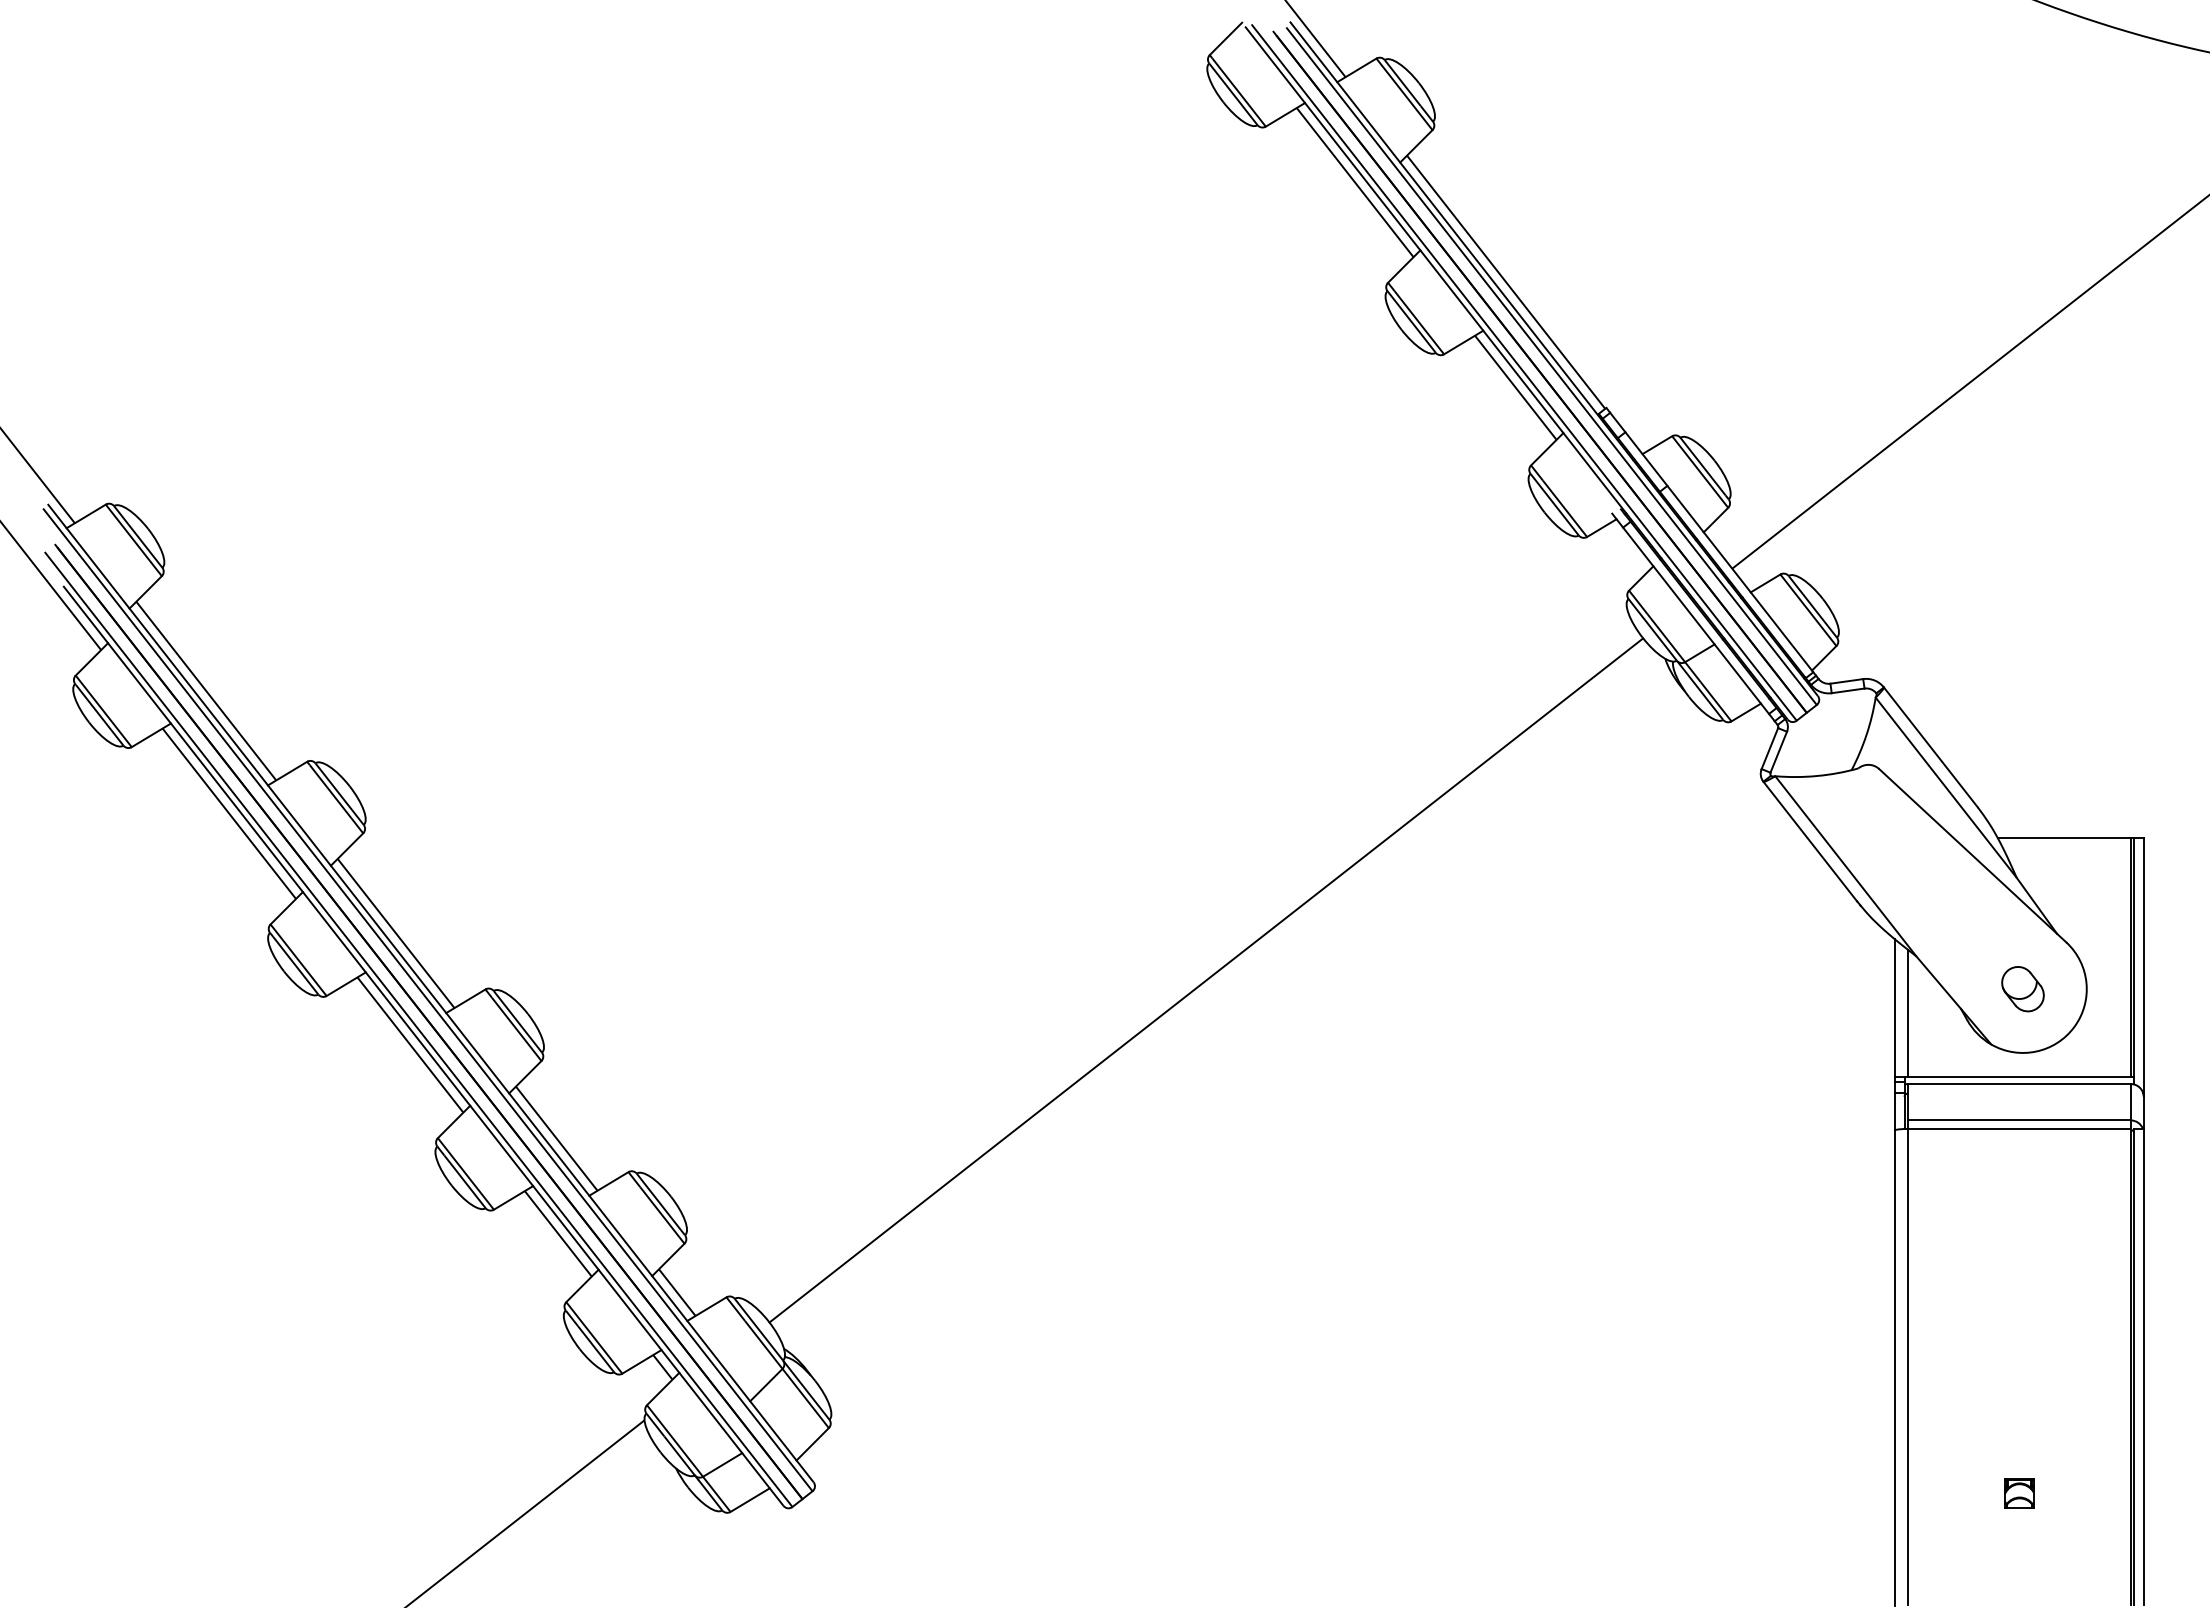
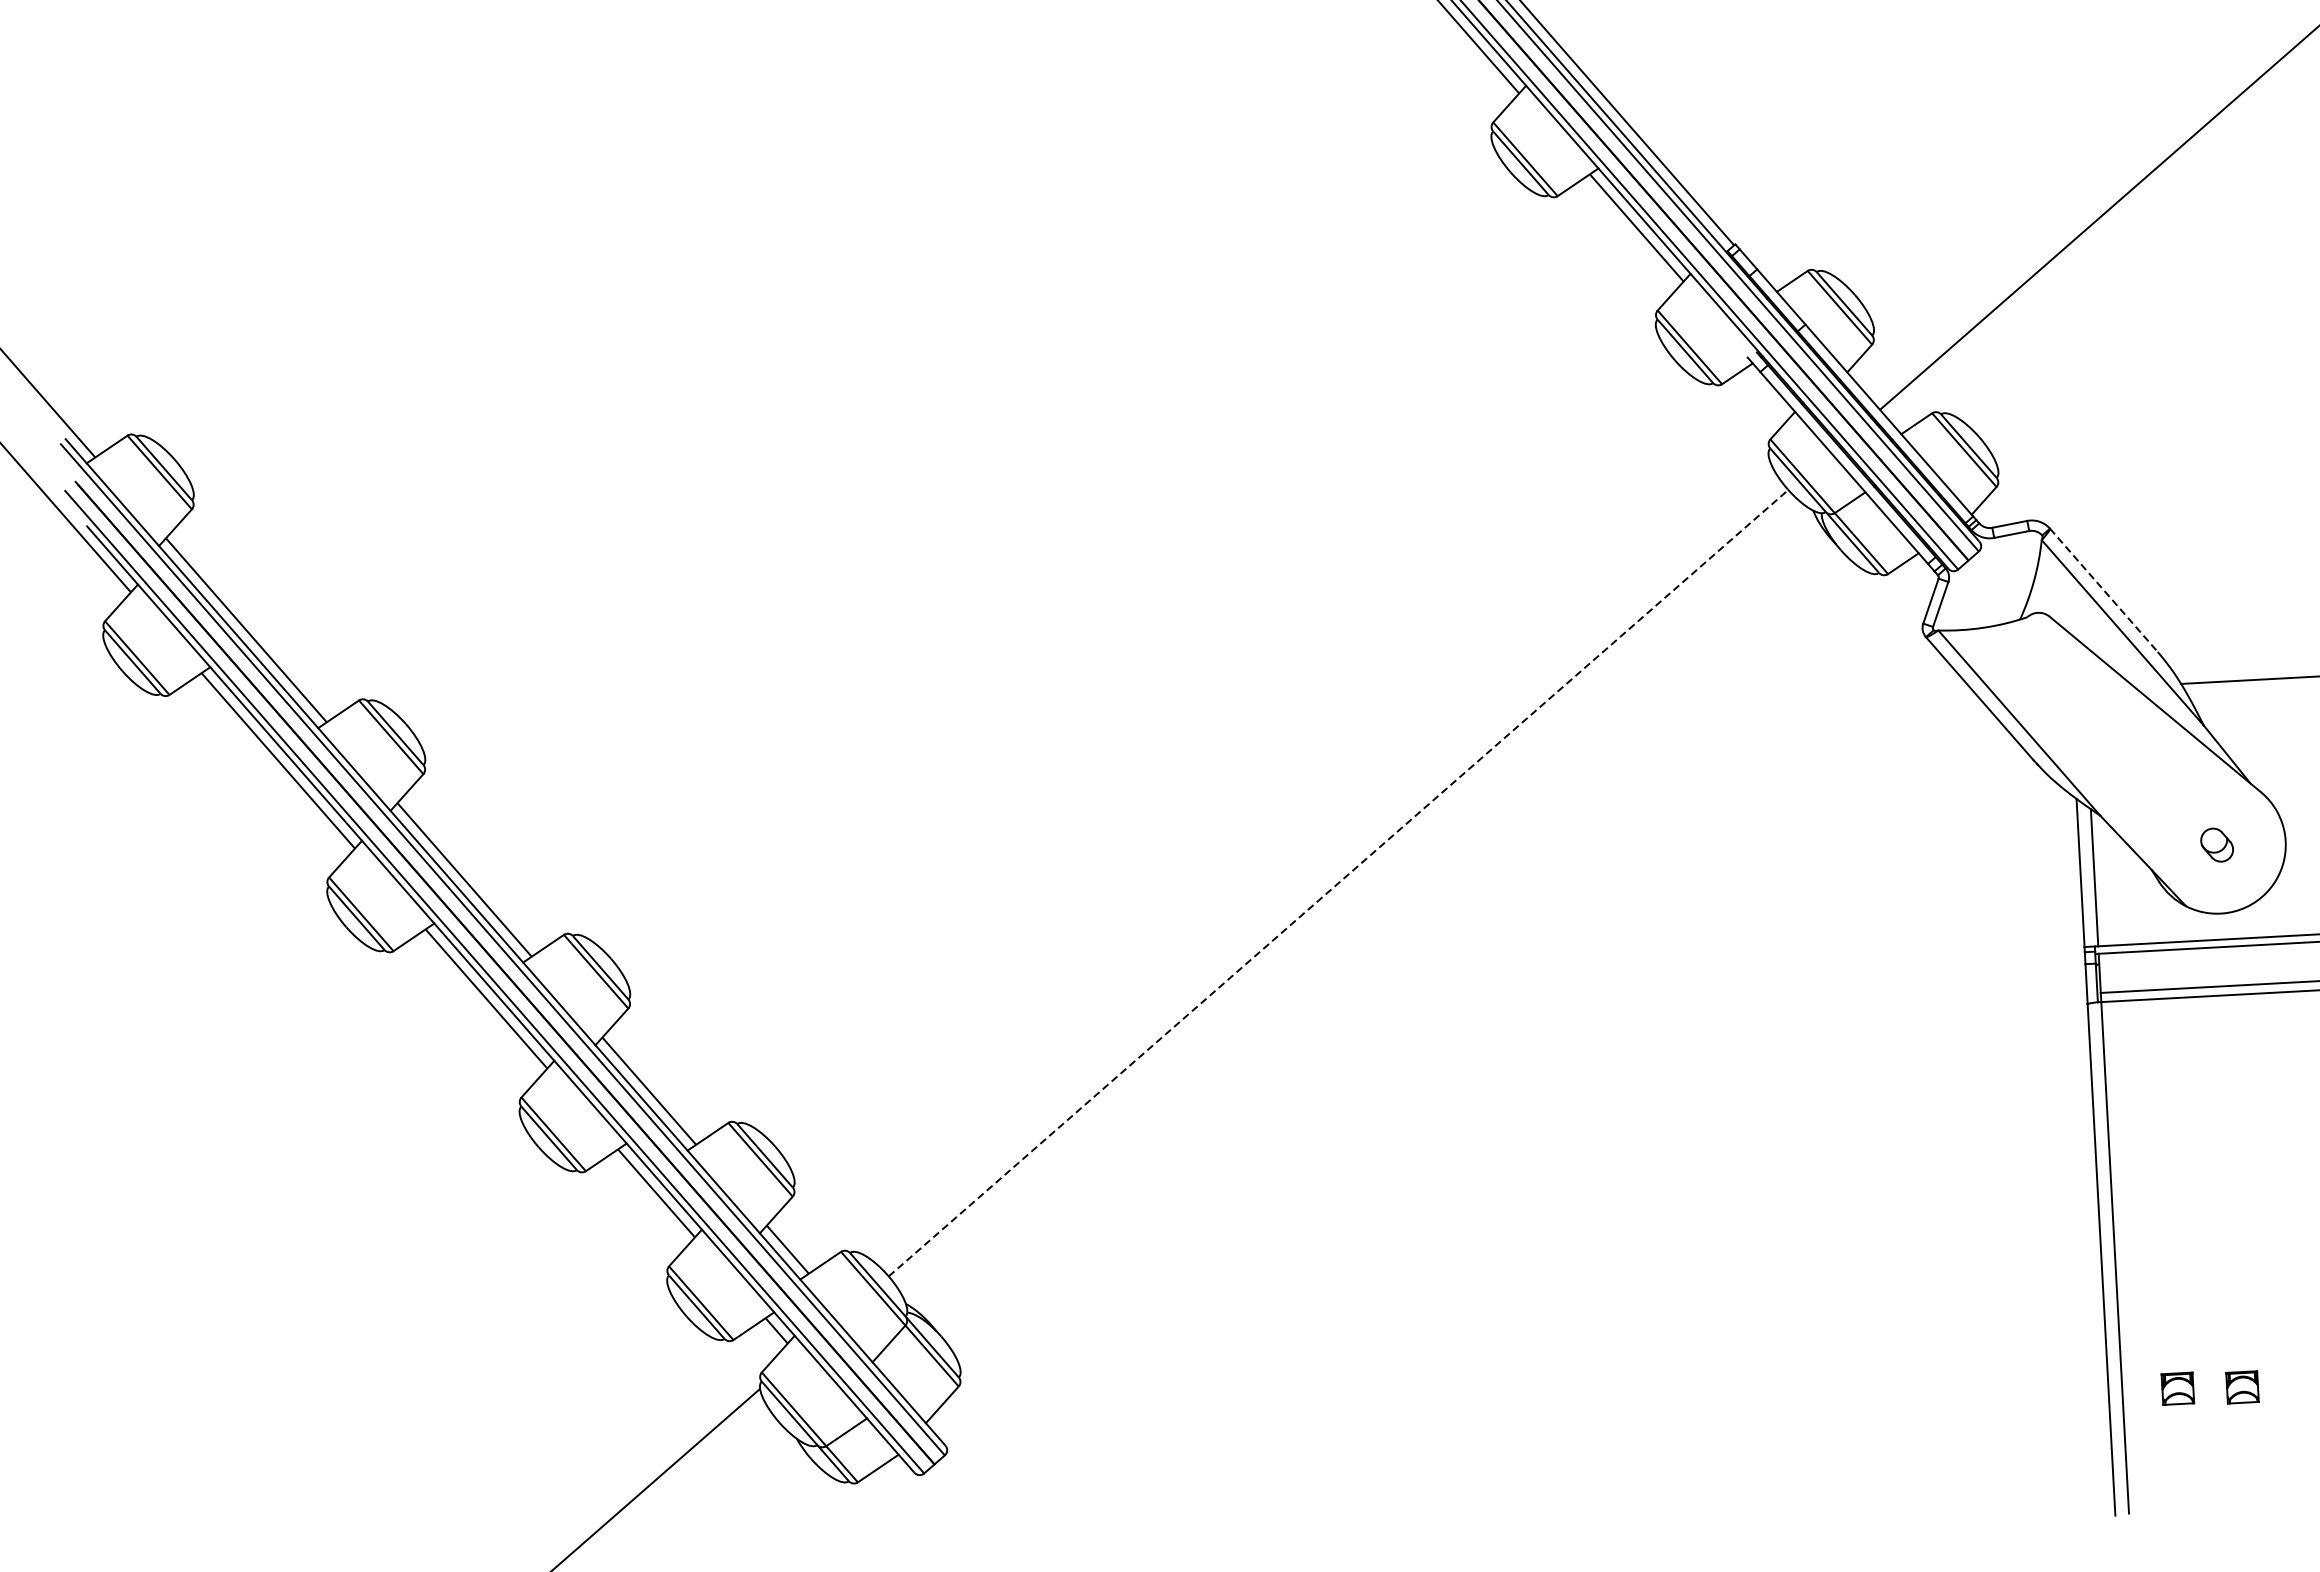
line: (1931, 747) -> (2104, 590), solid -> dashed
line: (1206, 980) -> (1338, 883), solid -> dashed
part: (2022, 989) -> (2216, 845), size x0.7
part: (1959, 1491) -> (2178, 1388), added

